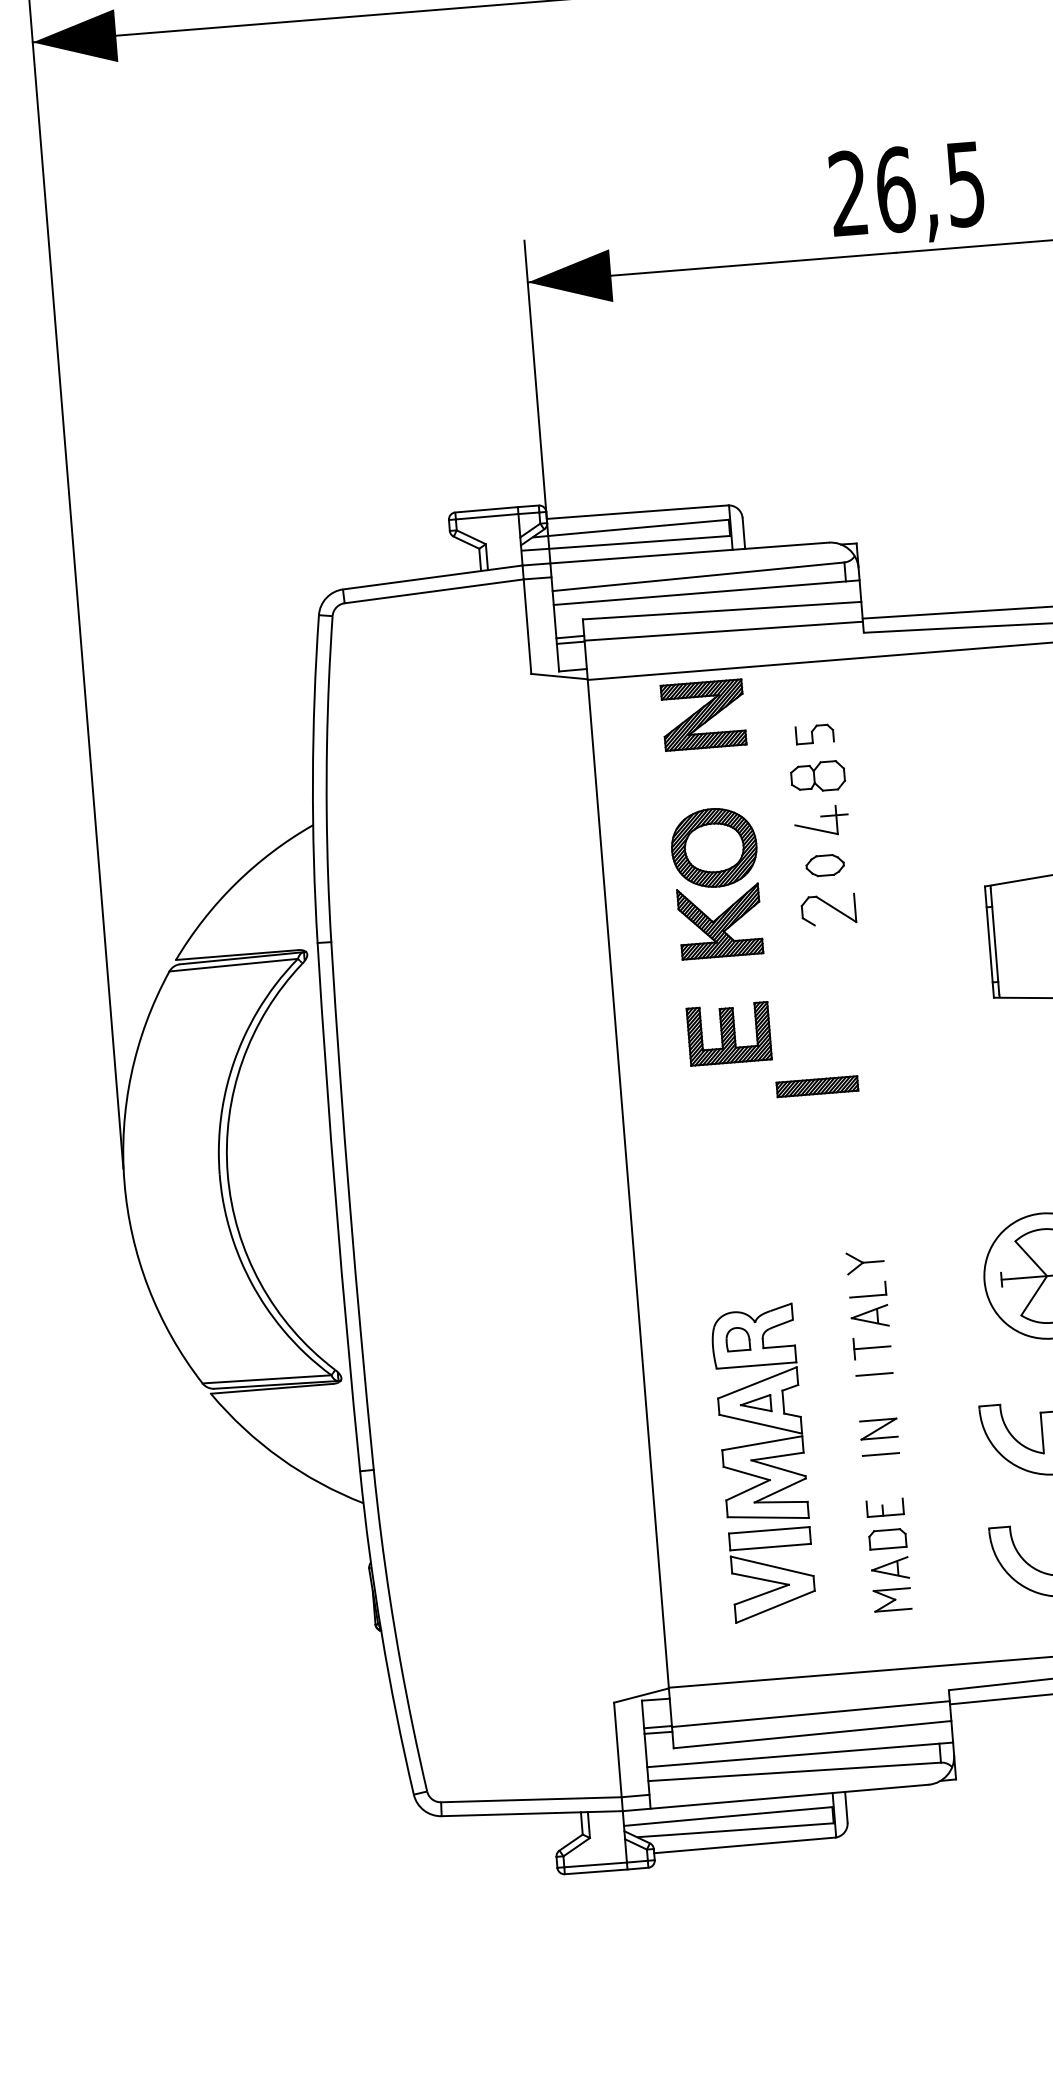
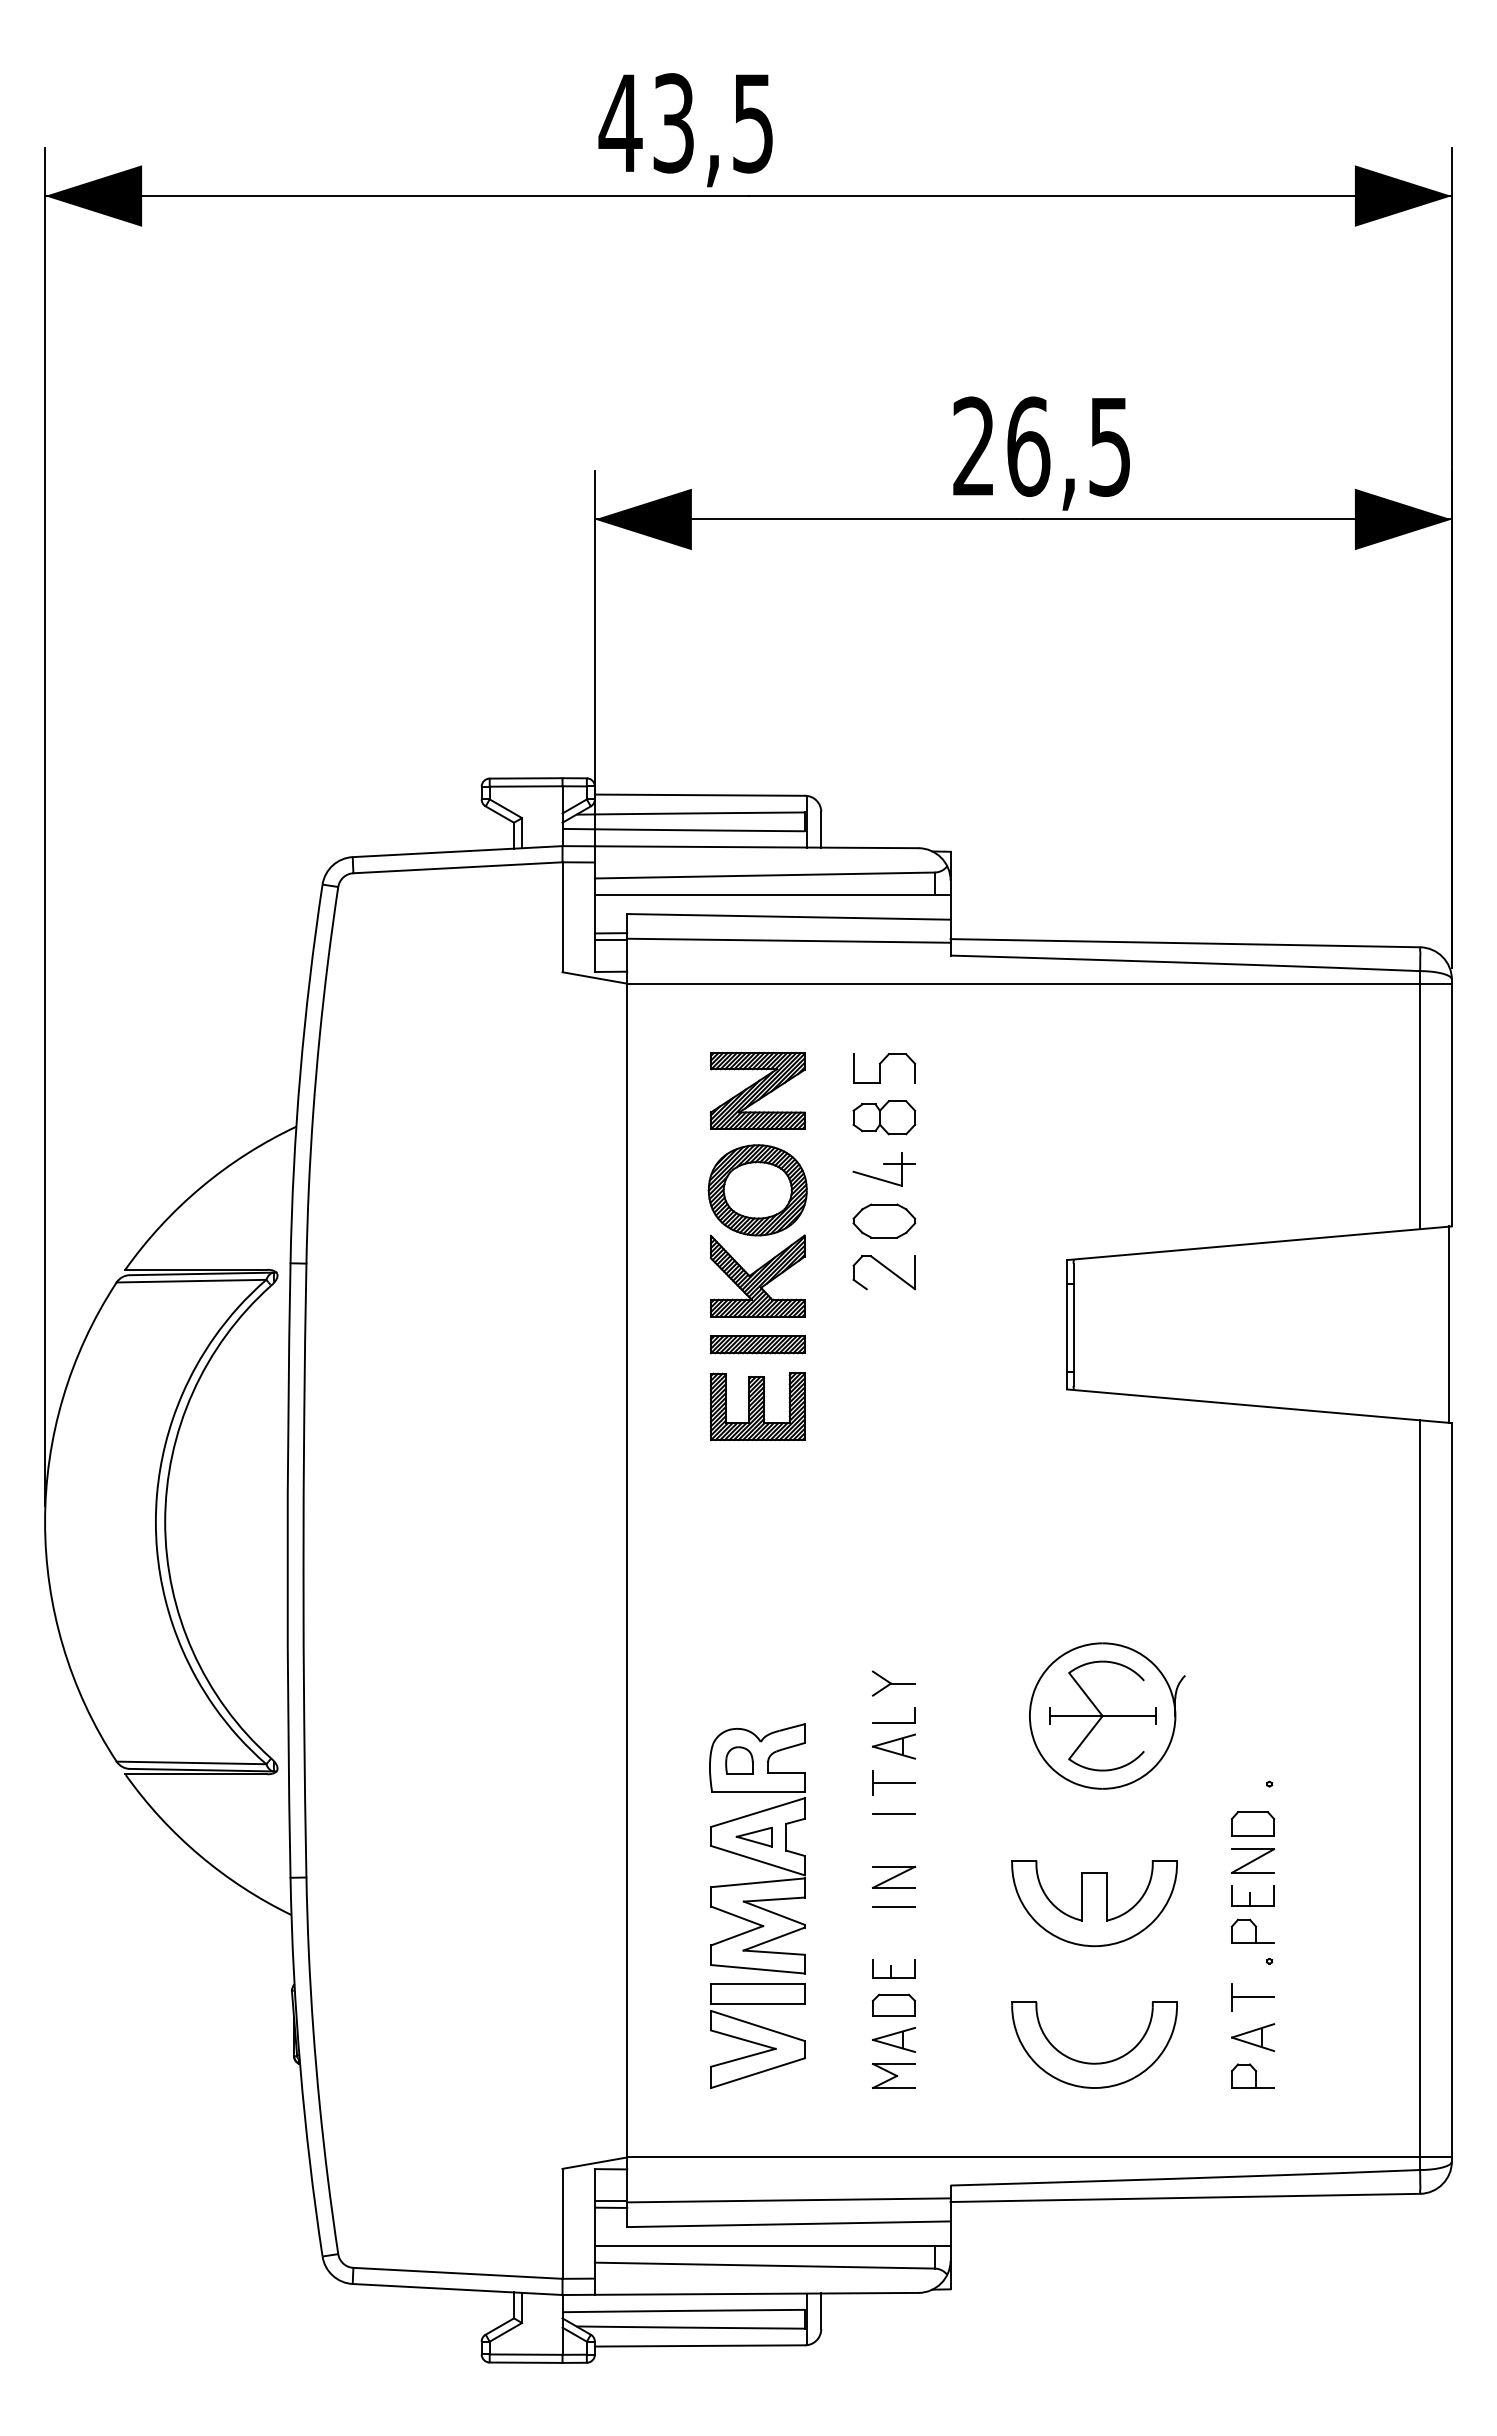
part: (703, 714) -> (757, 1090), moved
part: (814, 734) -> (884, 1068), size x1.43
part: (825, 865) -> (884, 1220), size x1.43
part: (817, 1086) -> (757, 1344), moved

